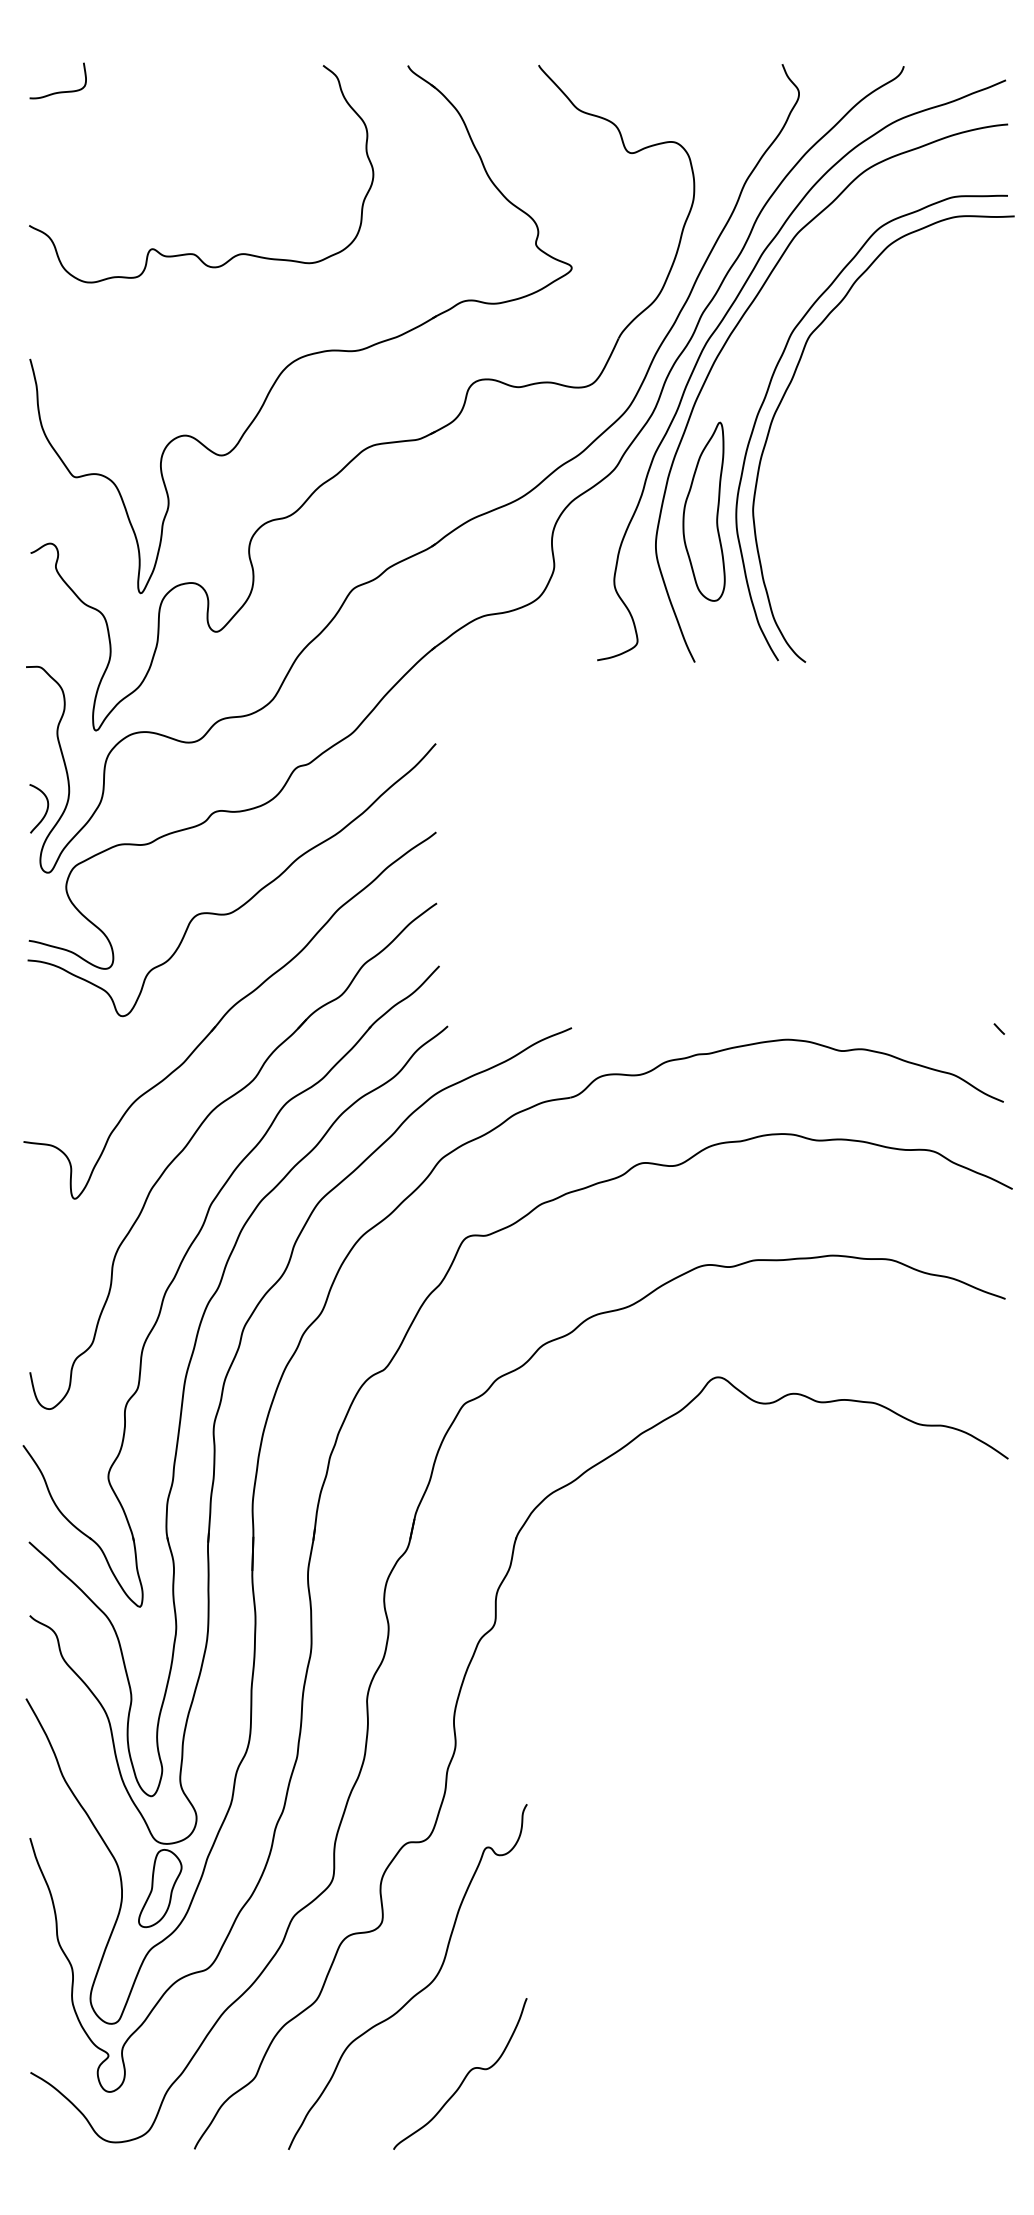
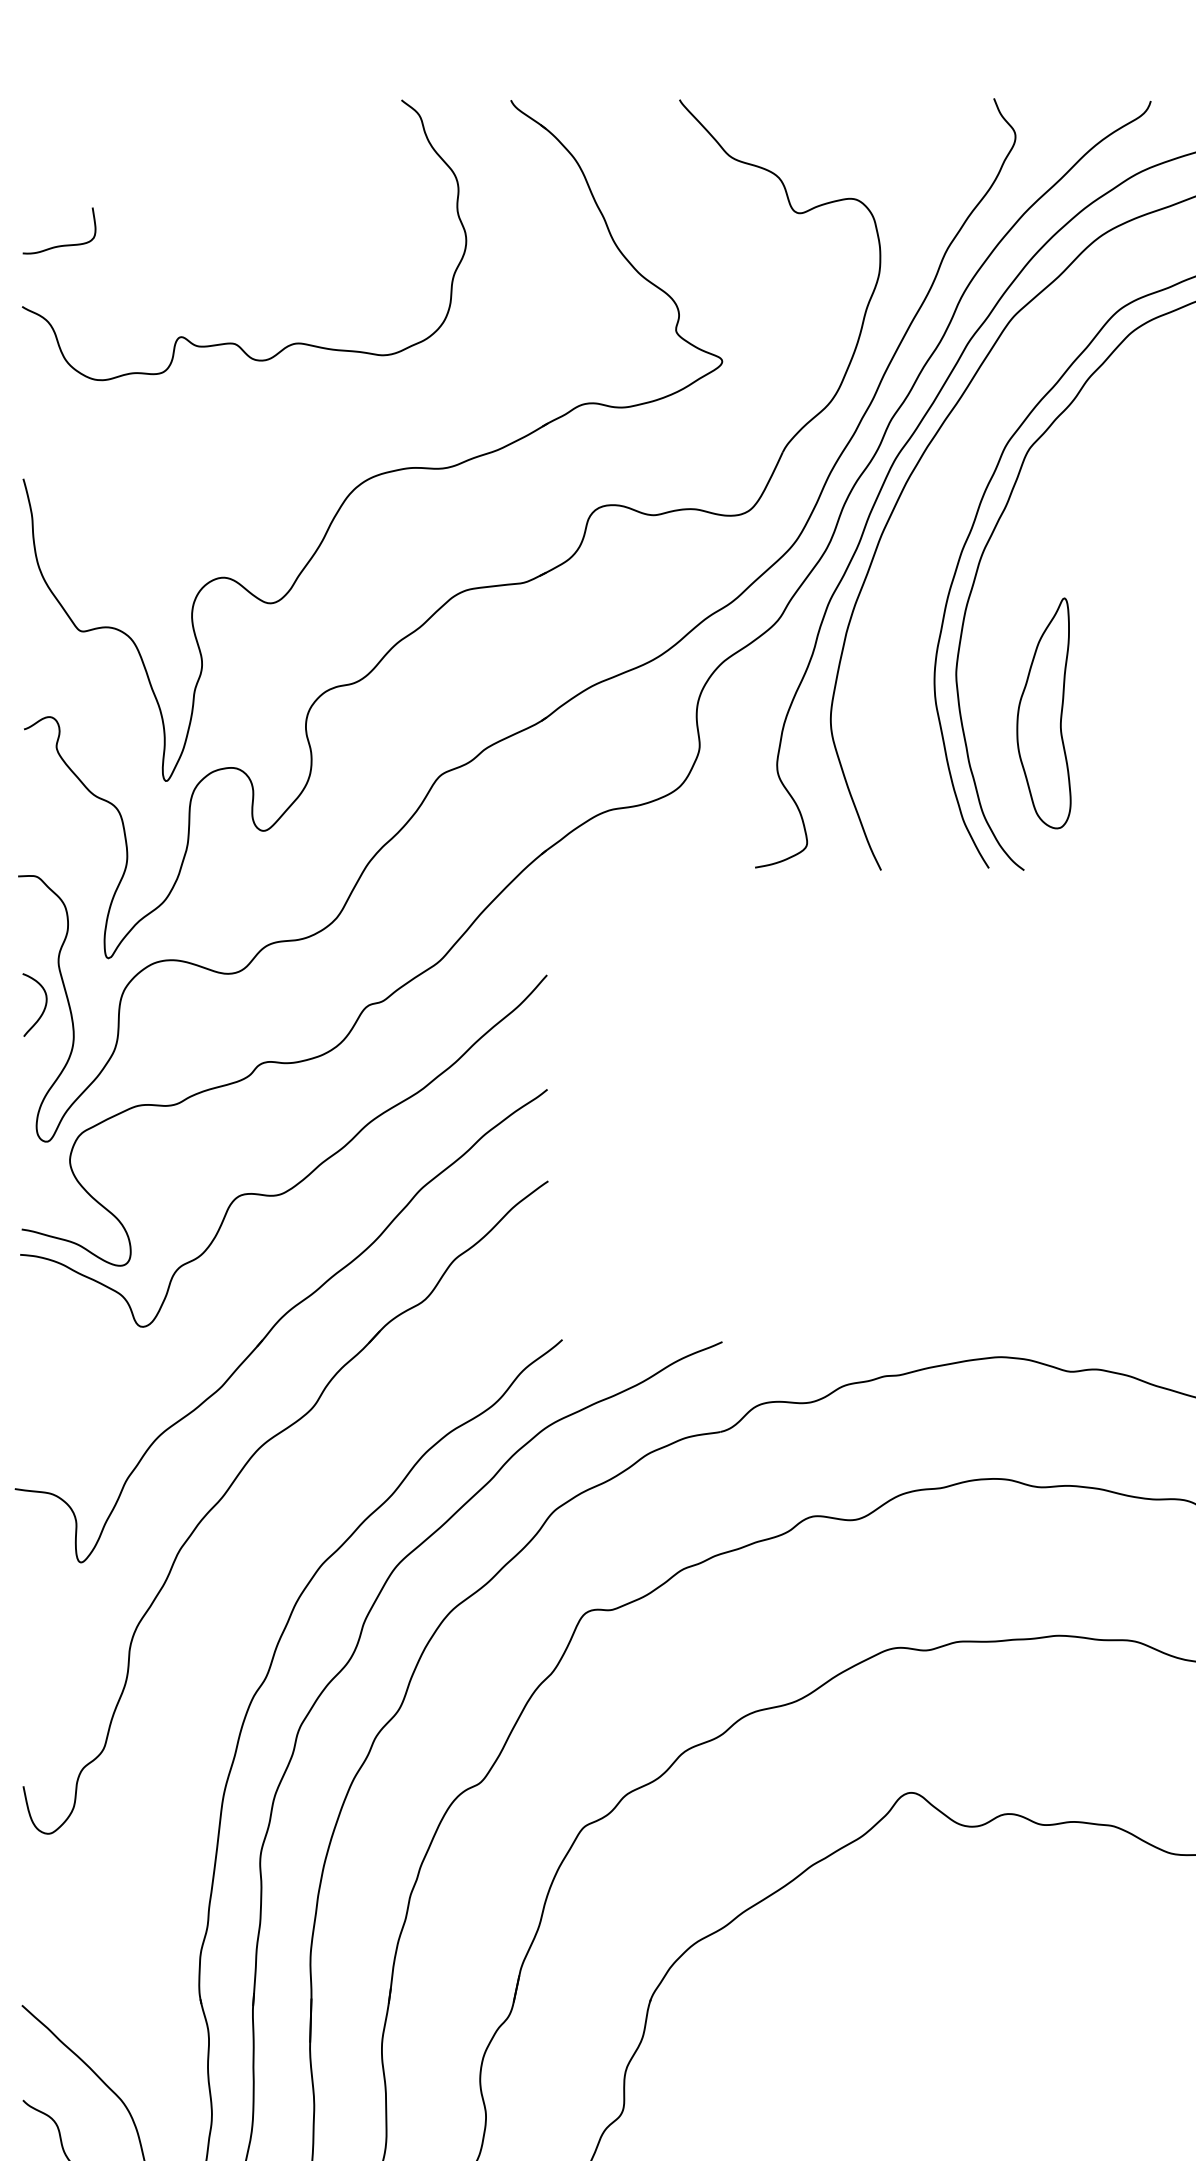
curve: (58, 91) -> (59, 244), moved
part: (703, 511) -> (1043, 713), moved
curve: (45, 811) -> (43, 1008), moved
part: (181, 1265) -> (218, 1648), removed

